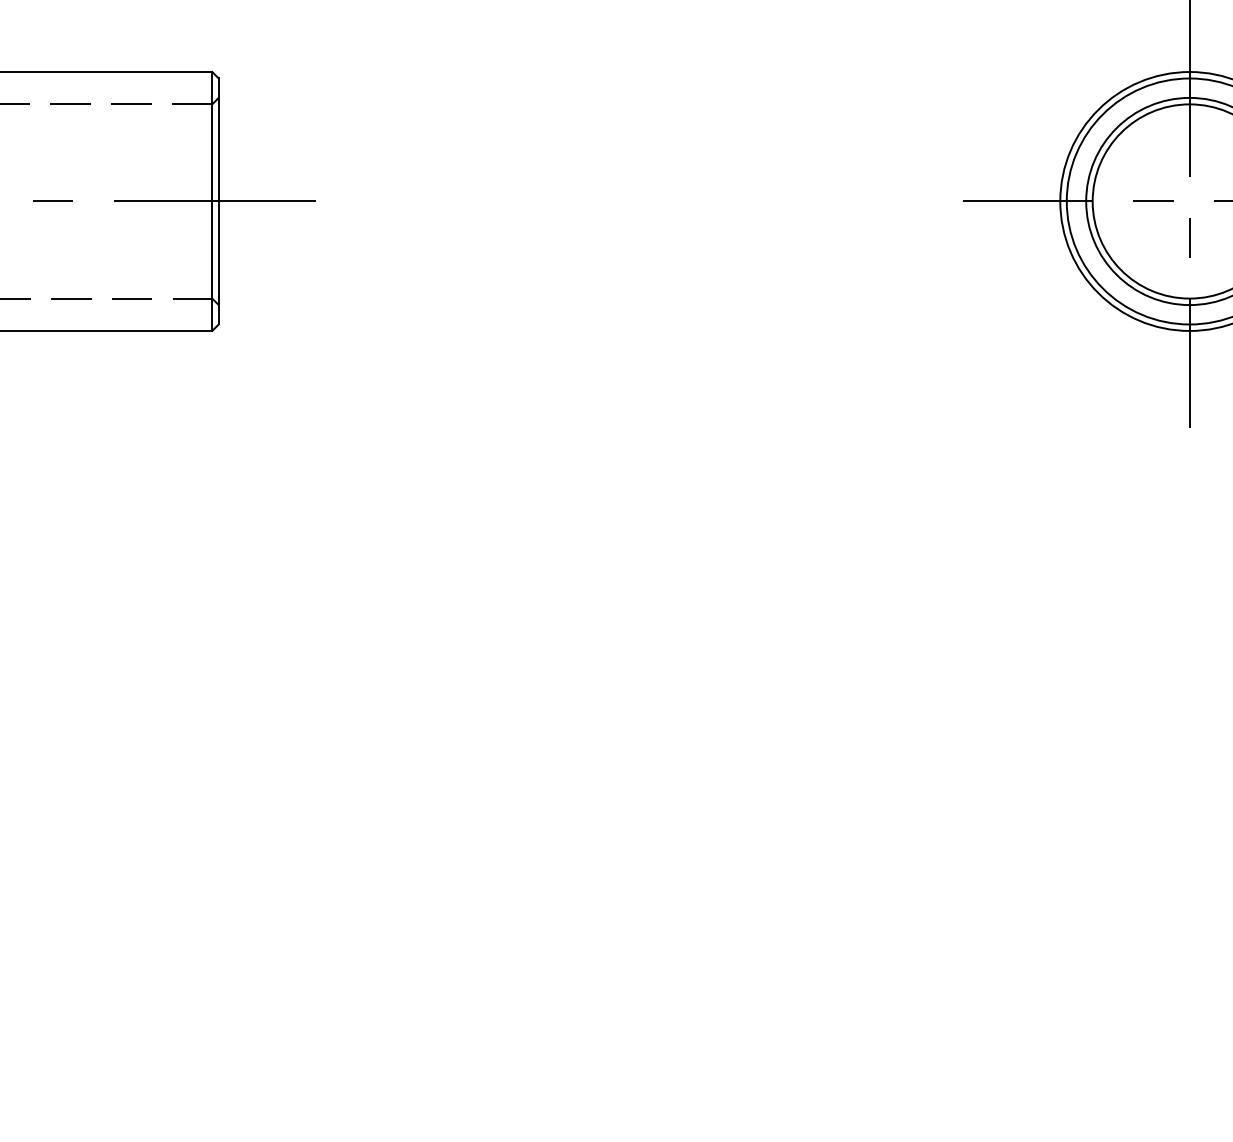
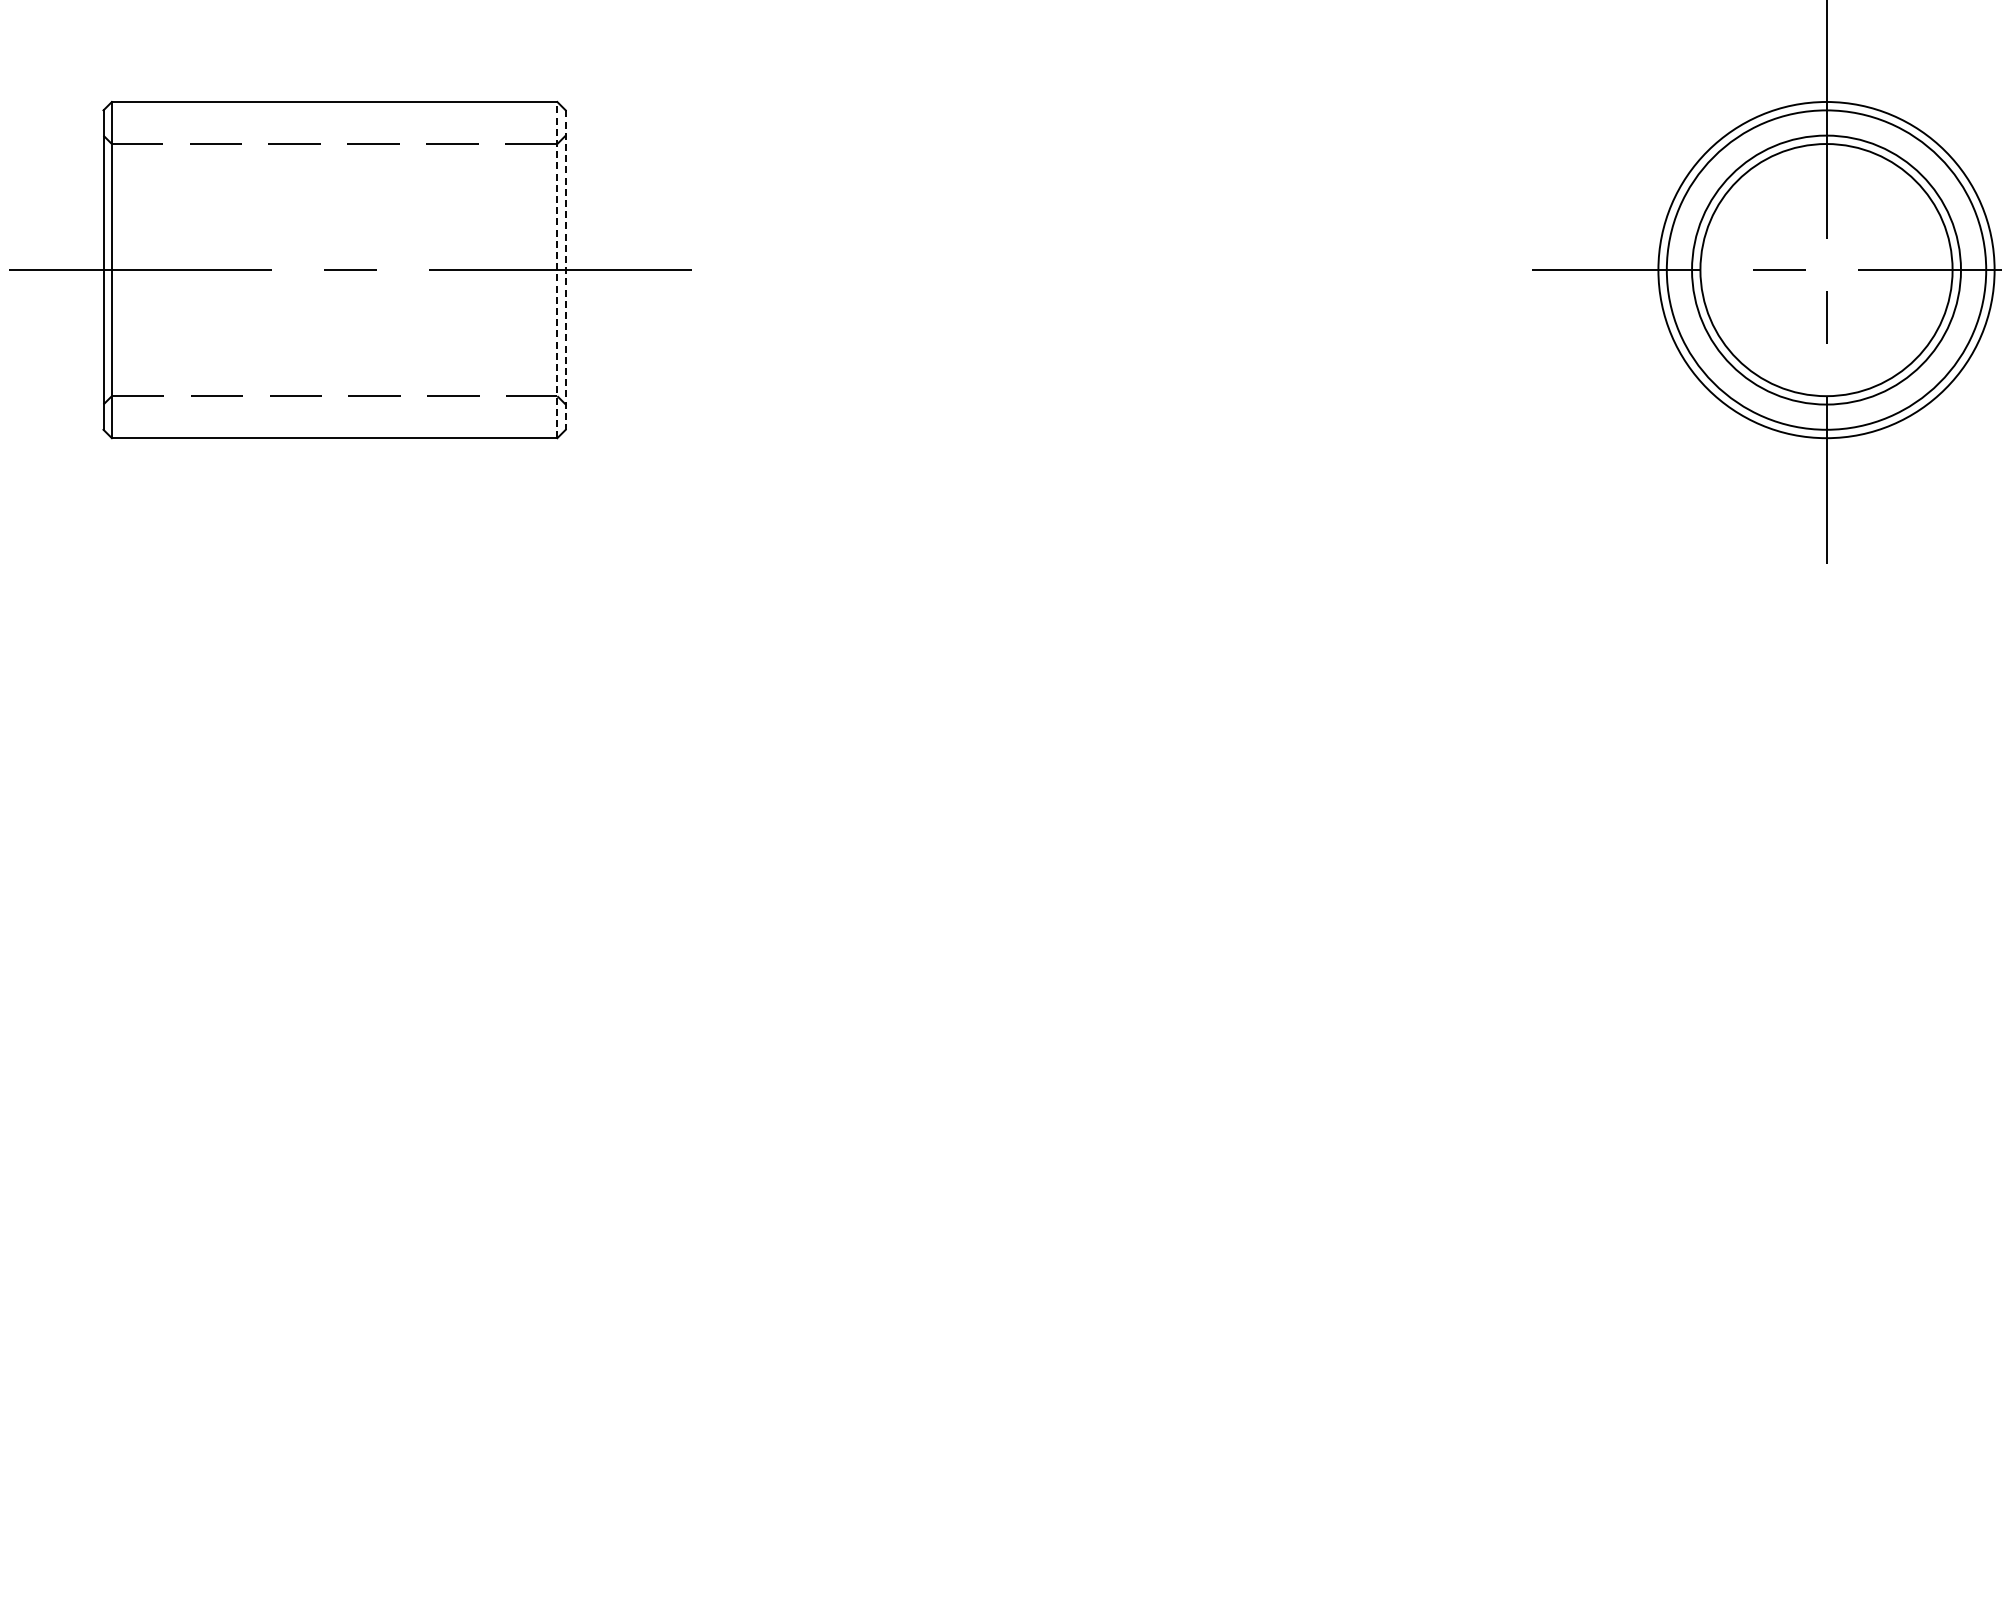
line: (212, 201) -> (557, 269), solid -> dashed
line: (218, 201) -> (565, 270), solid -> dashed

